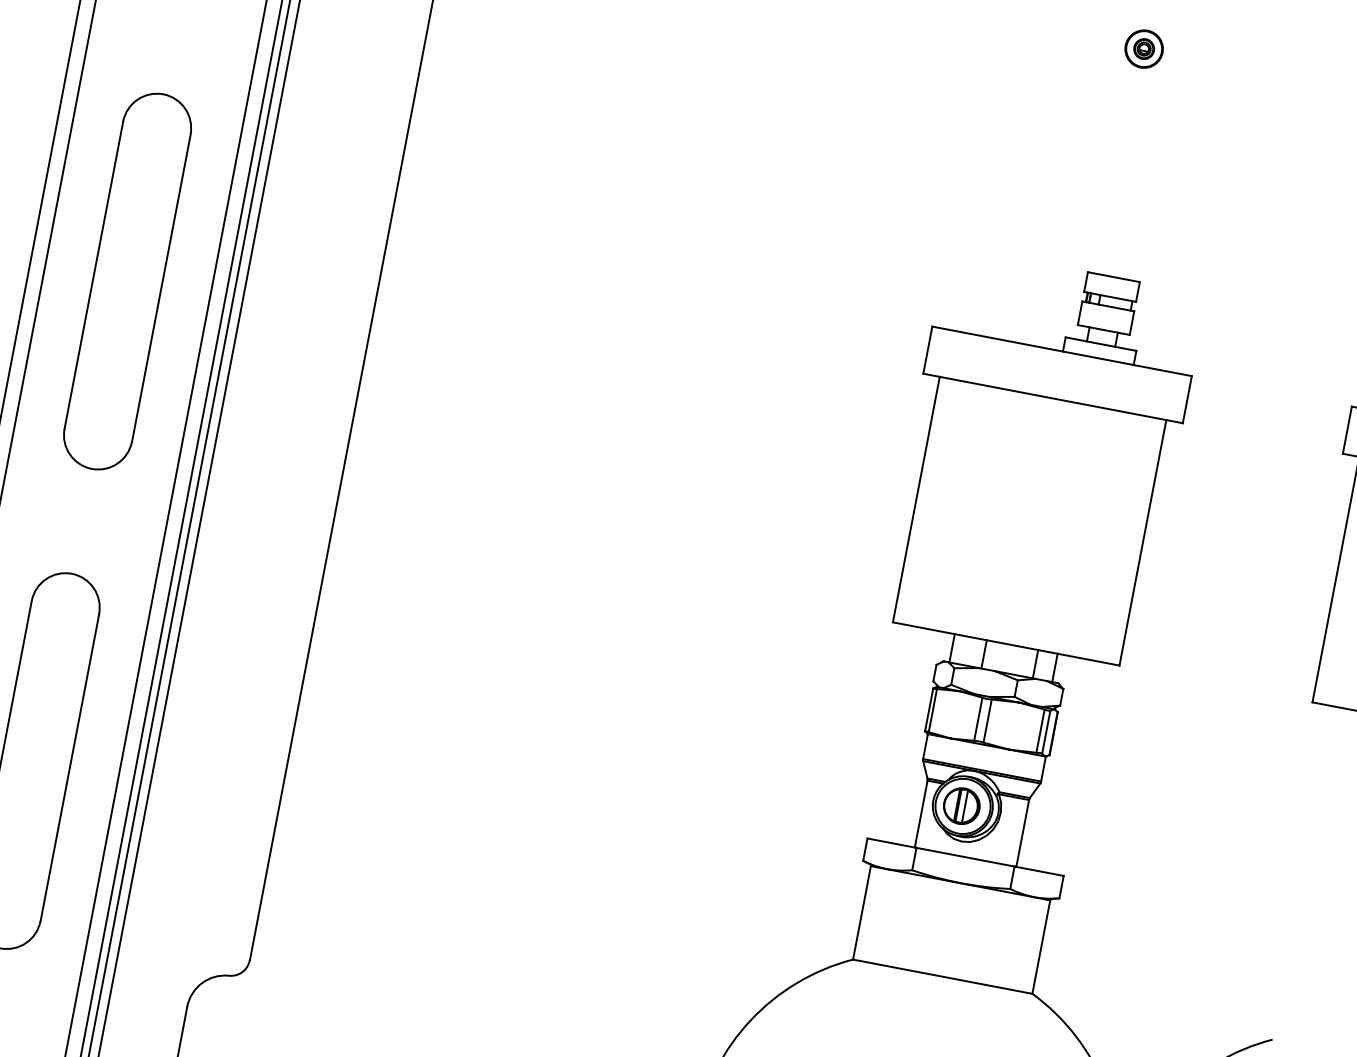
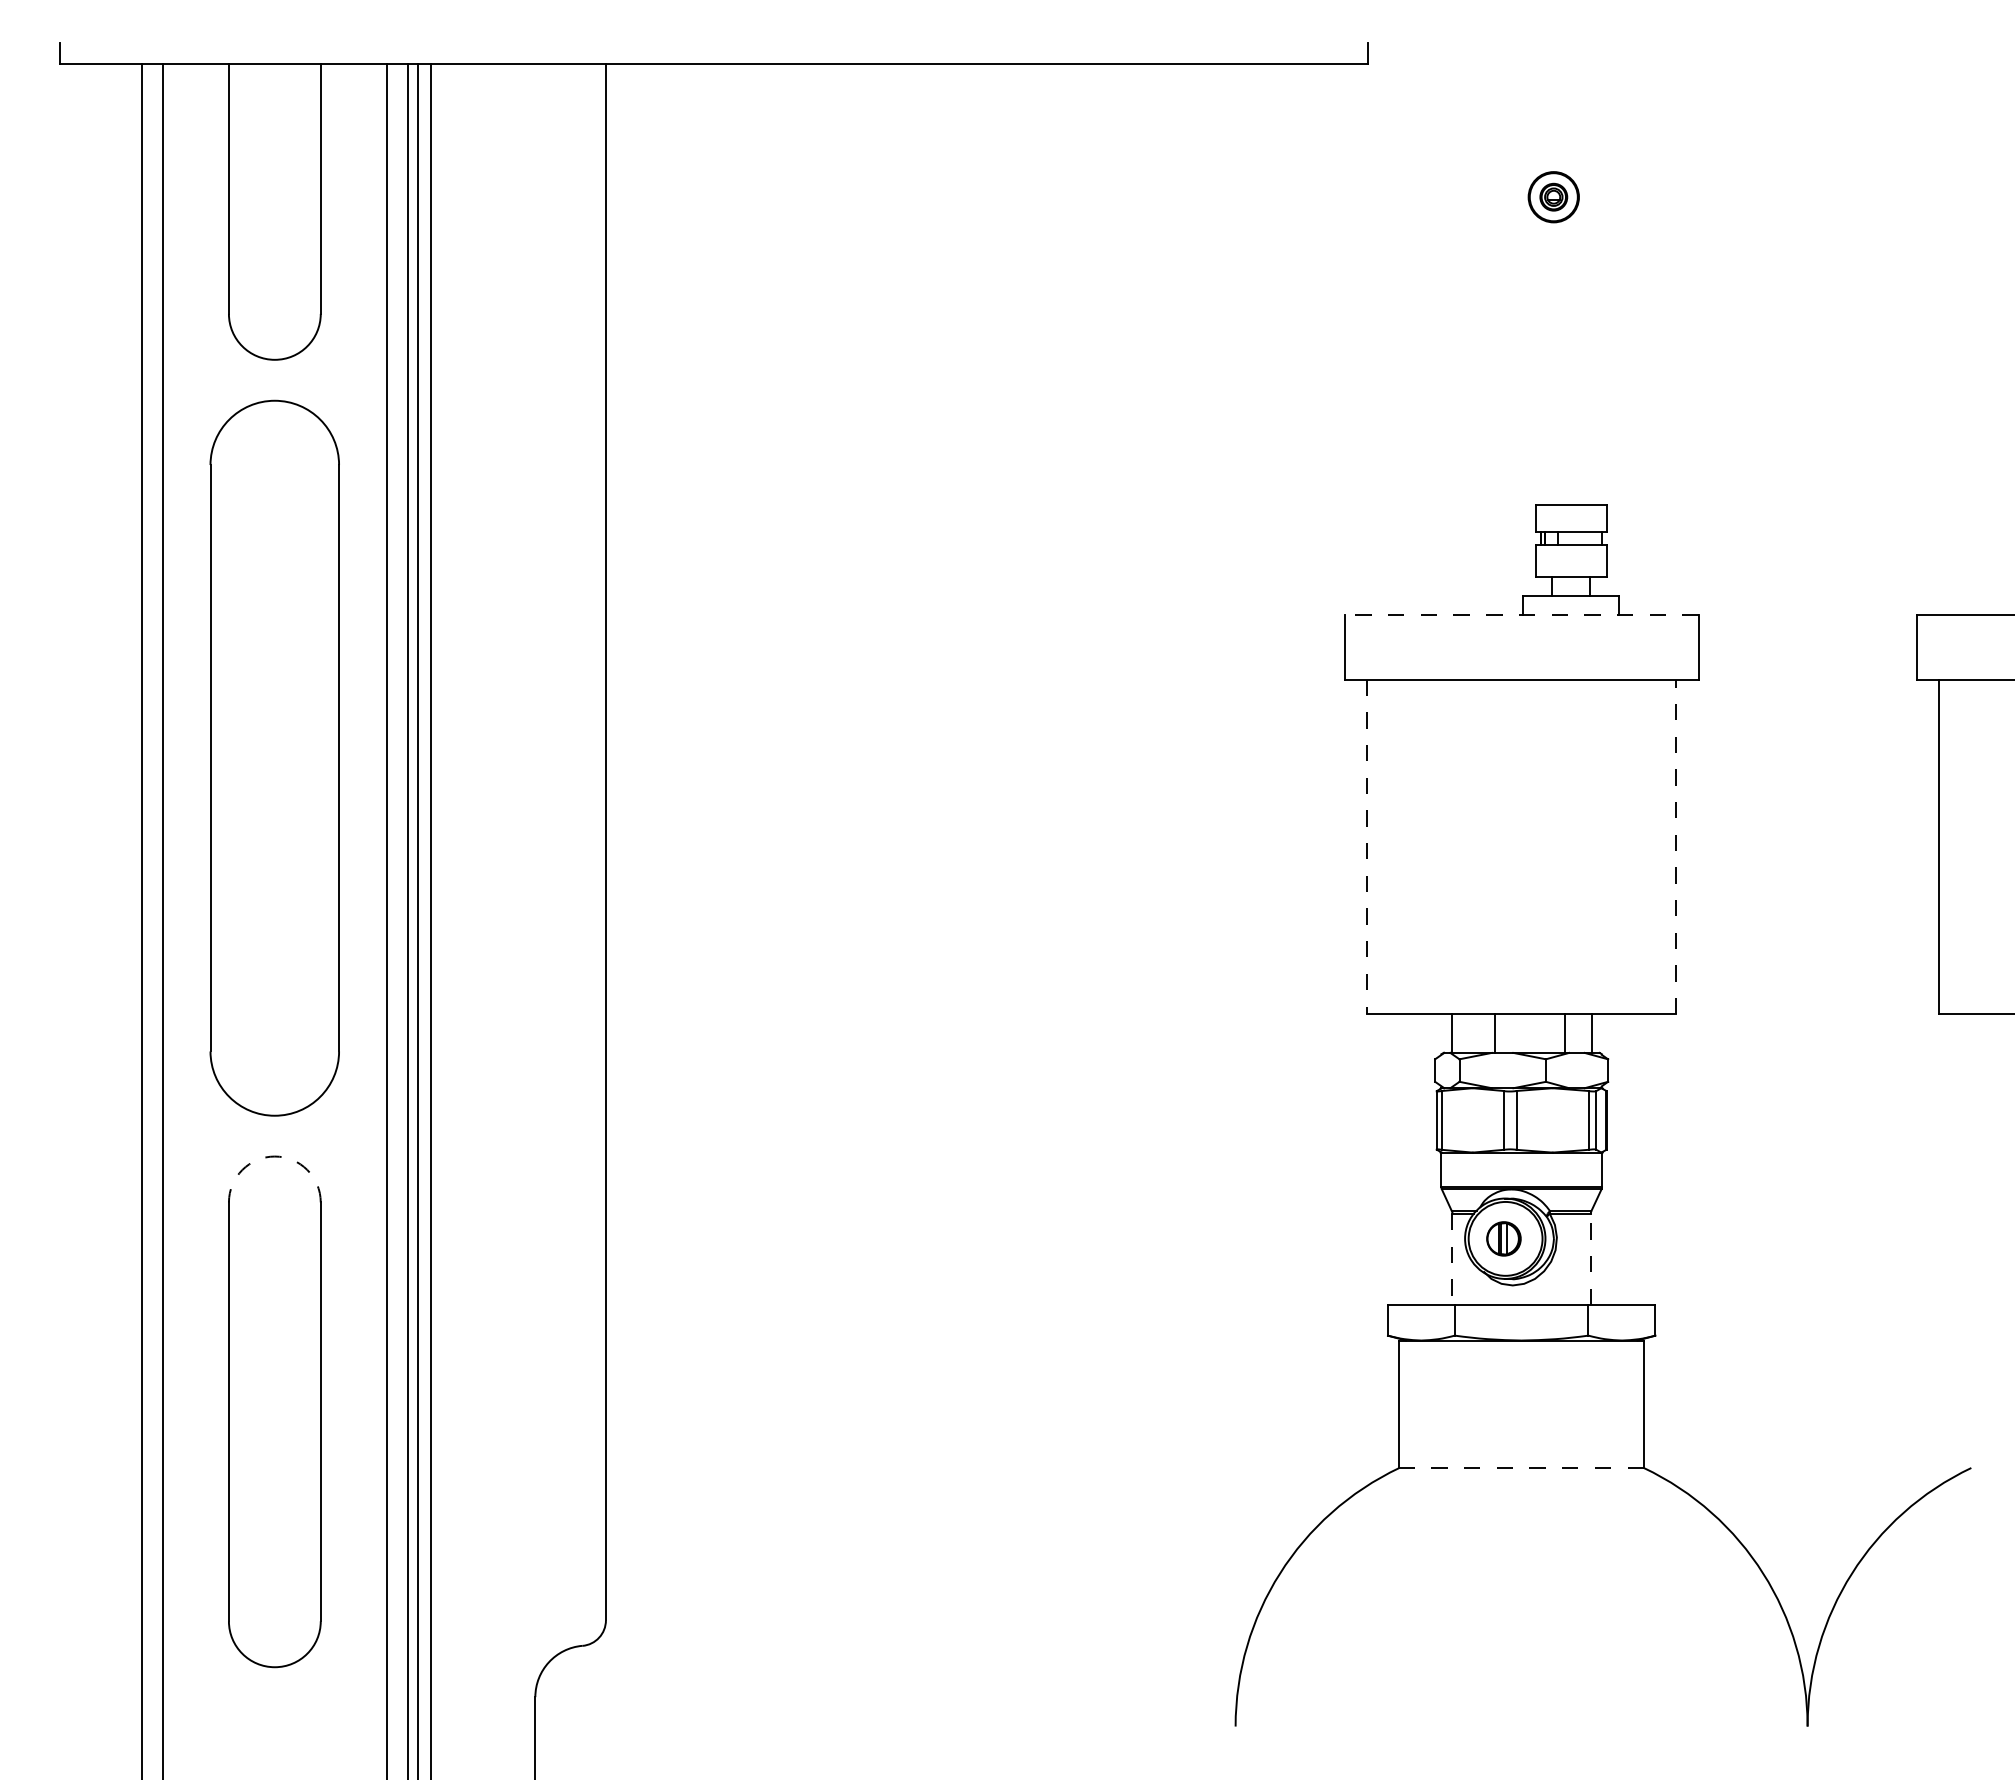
part: (127, 281) -> (274, 757), size x1.4
line: (1061, 351) -> (1521, 615), solid -> dashed
line: (916, 500) -> (1367, 847), solid -> dashed
line: (1143, 542) -> (1676, 846), solid -> dashed
arc: (71, 573) -> (274, 1156), solid -> dashed
part: (961, 805) -> (1503, 1238), size x0.7
line: (921, 814) -> (1452, 1259), solid -> dashed
line: (1022, 833) -> (1590, 1259), solid -> dashed
line: (942, 977) -> (1521, 1468), solid -> dashed

